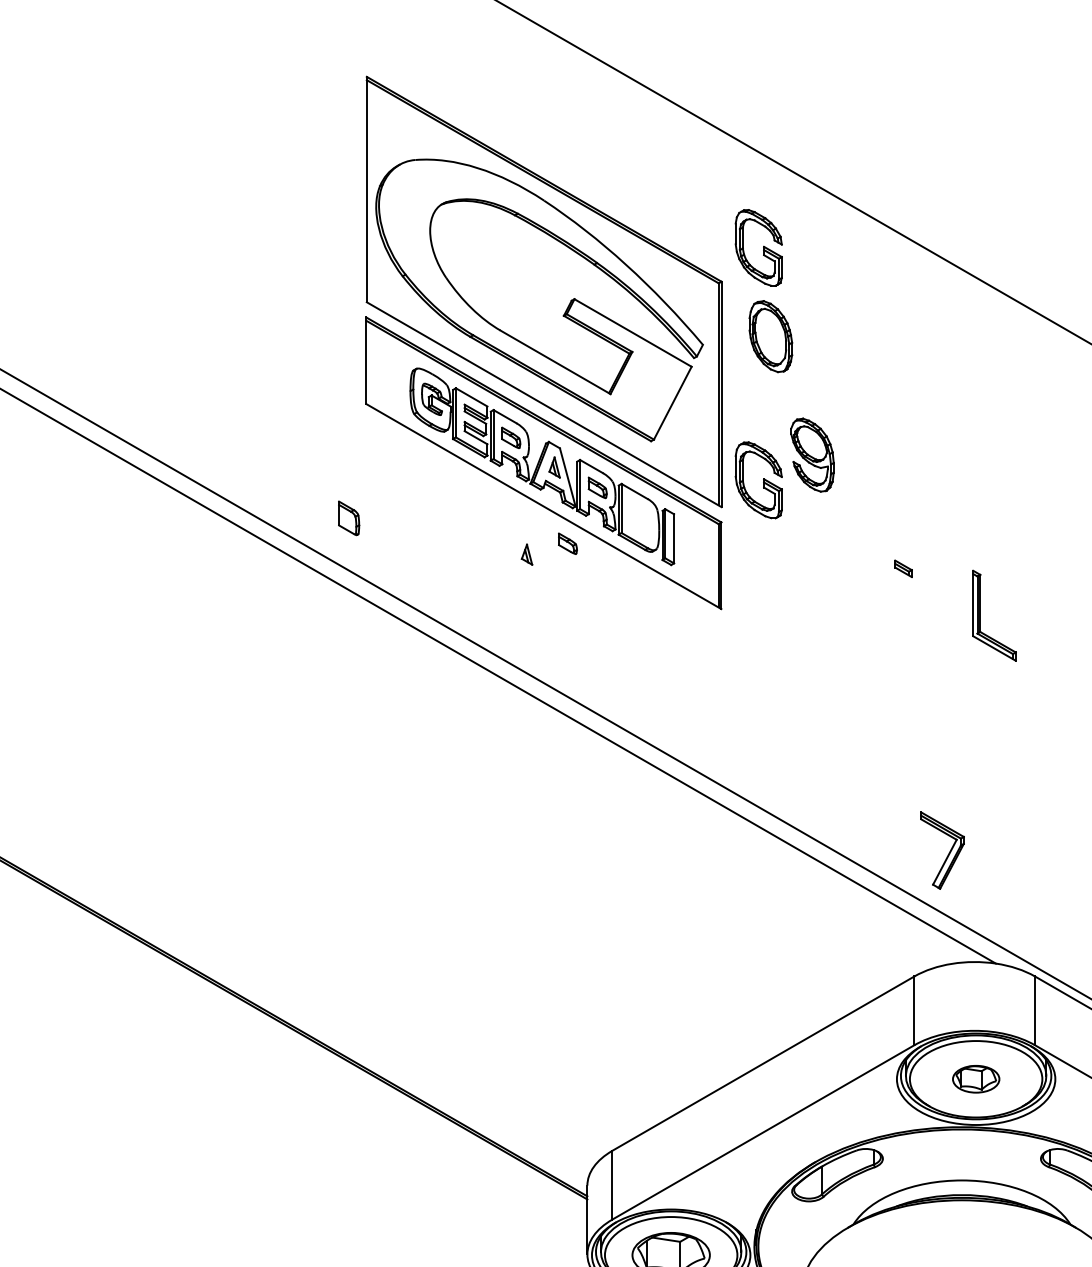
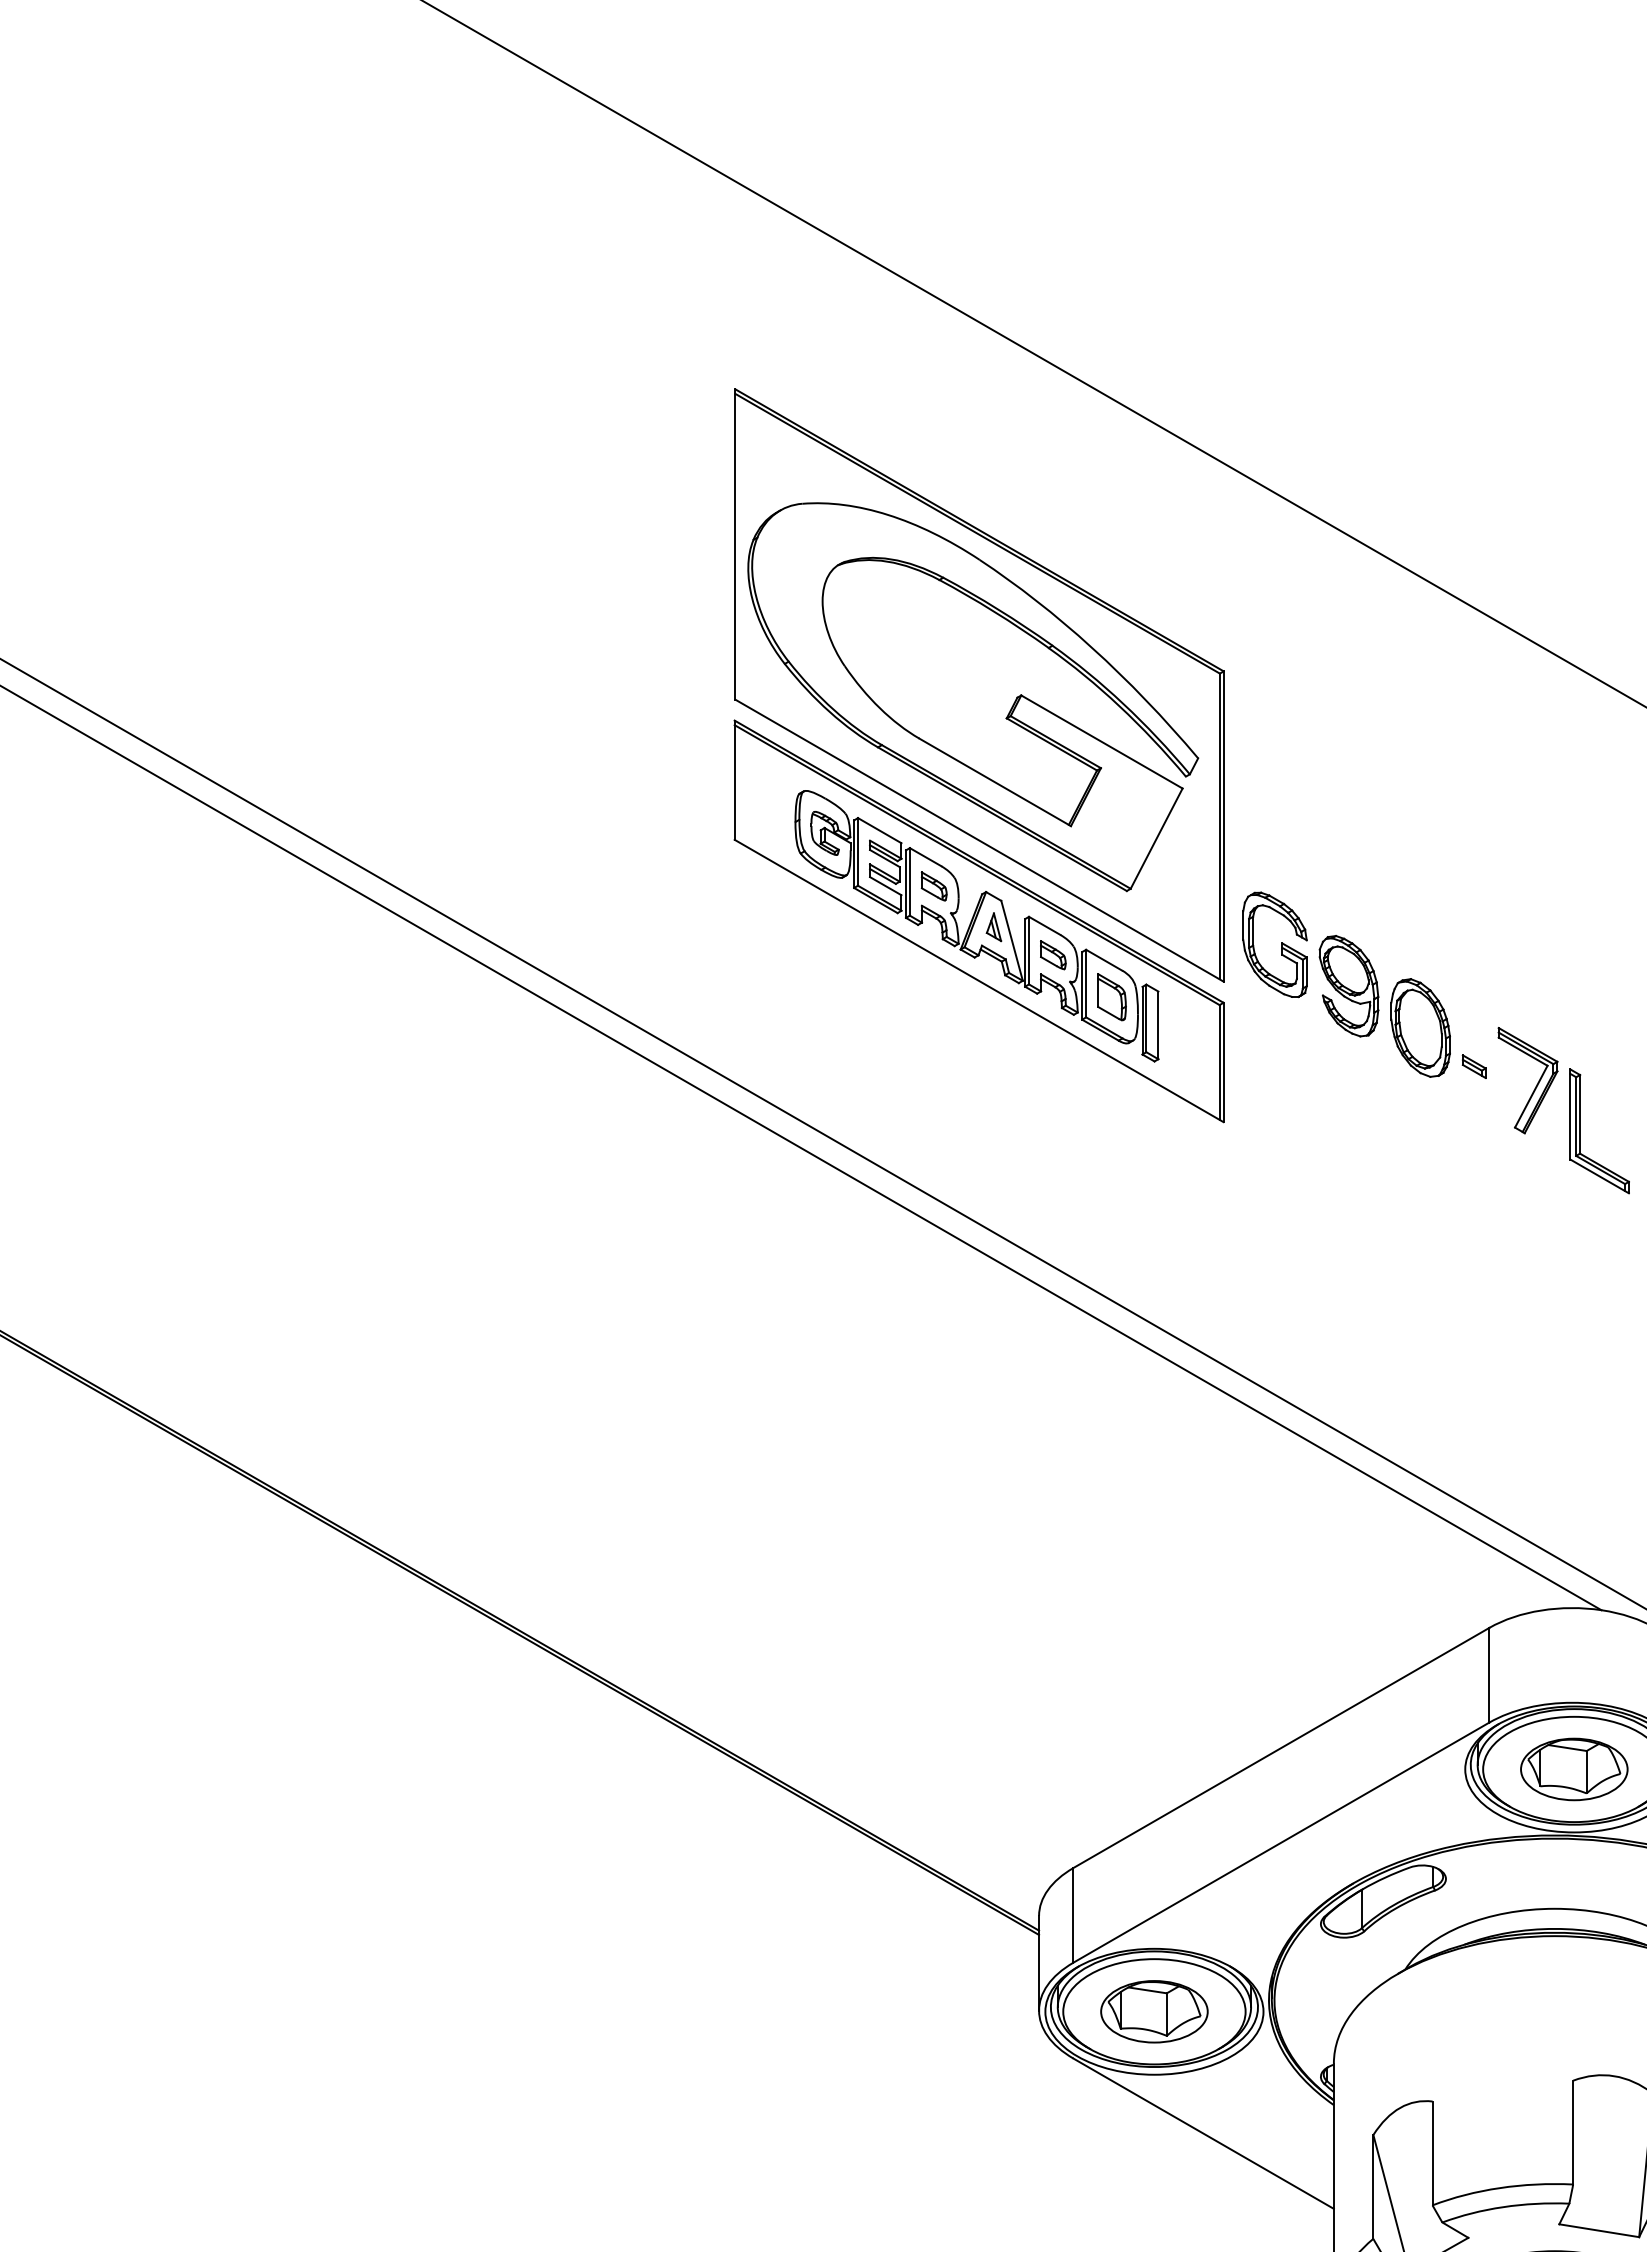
part: (763, 247) -> (1281, 624), removed
part: (770, 336) -> (1420, 1027), moved
part: (812, 455) -> (1348, 986), moved
part: (348, 518) -> (1111, 997), moved
part: (568, 543) -> (1012, 1032), removed
part: (526, 554) -> (955, 1047), removed
part: (948, 853) -> (1536, 1084), moved
part: (976, 1079) -> (1574, 1769), size x1.67

